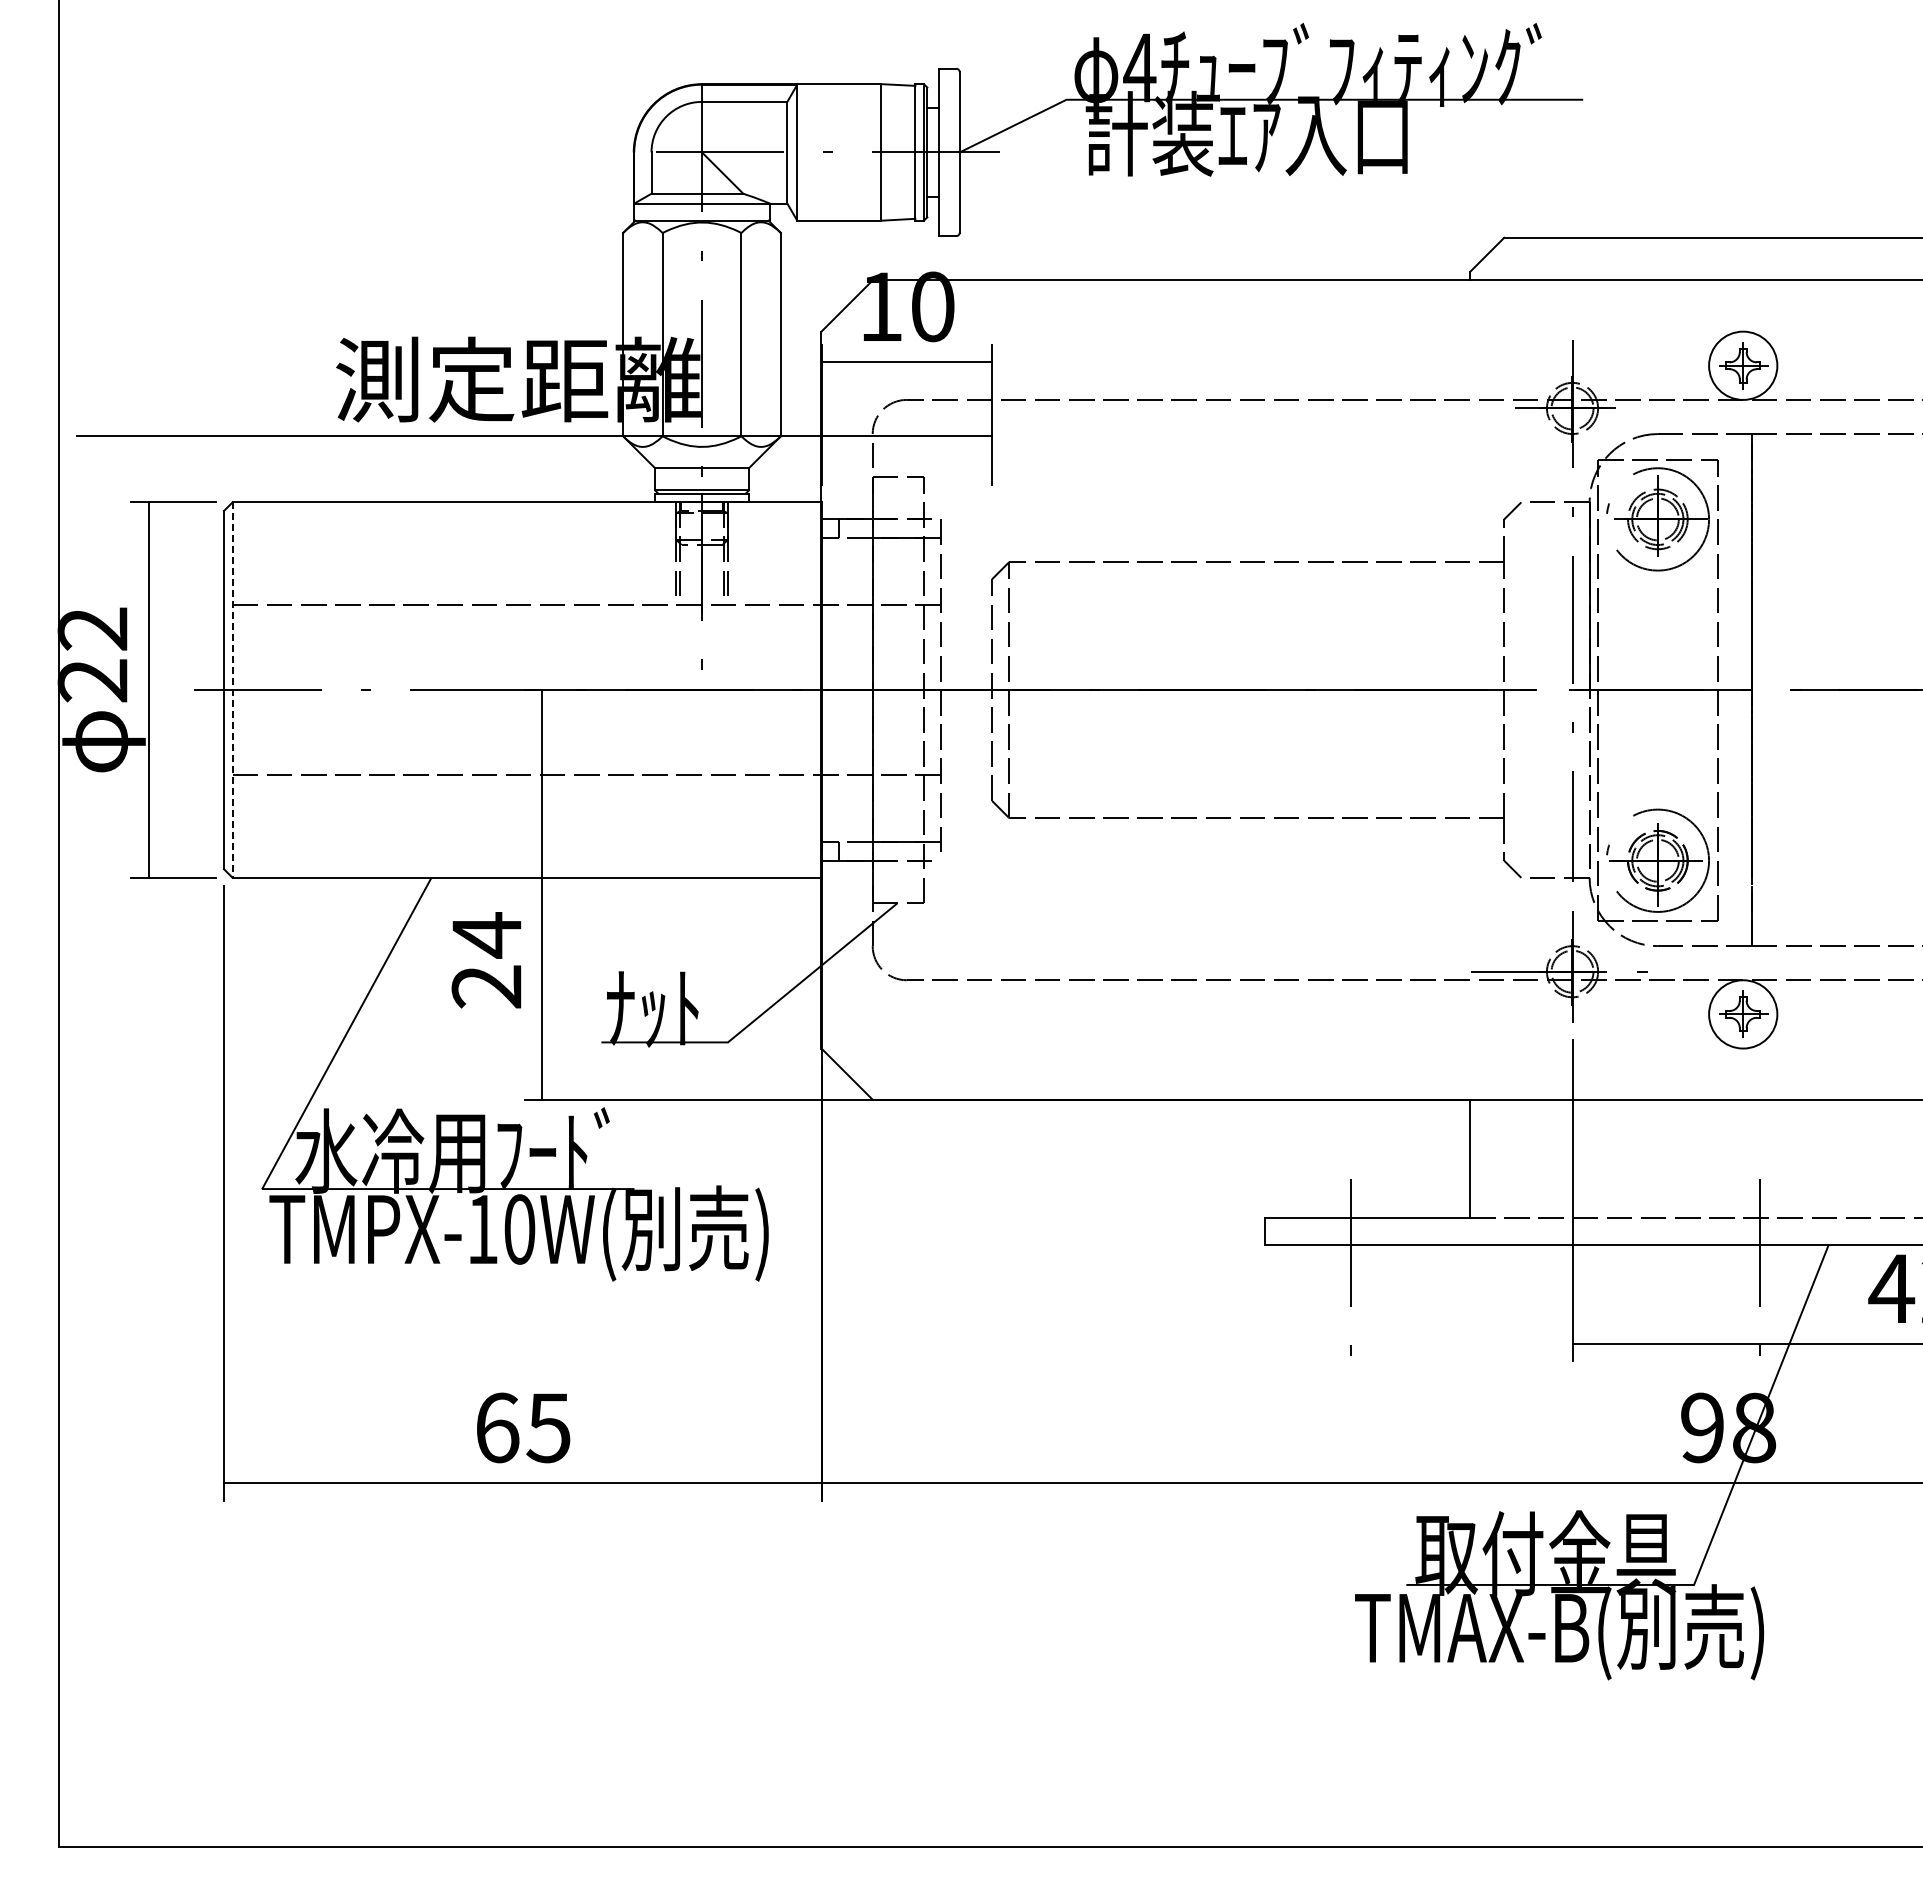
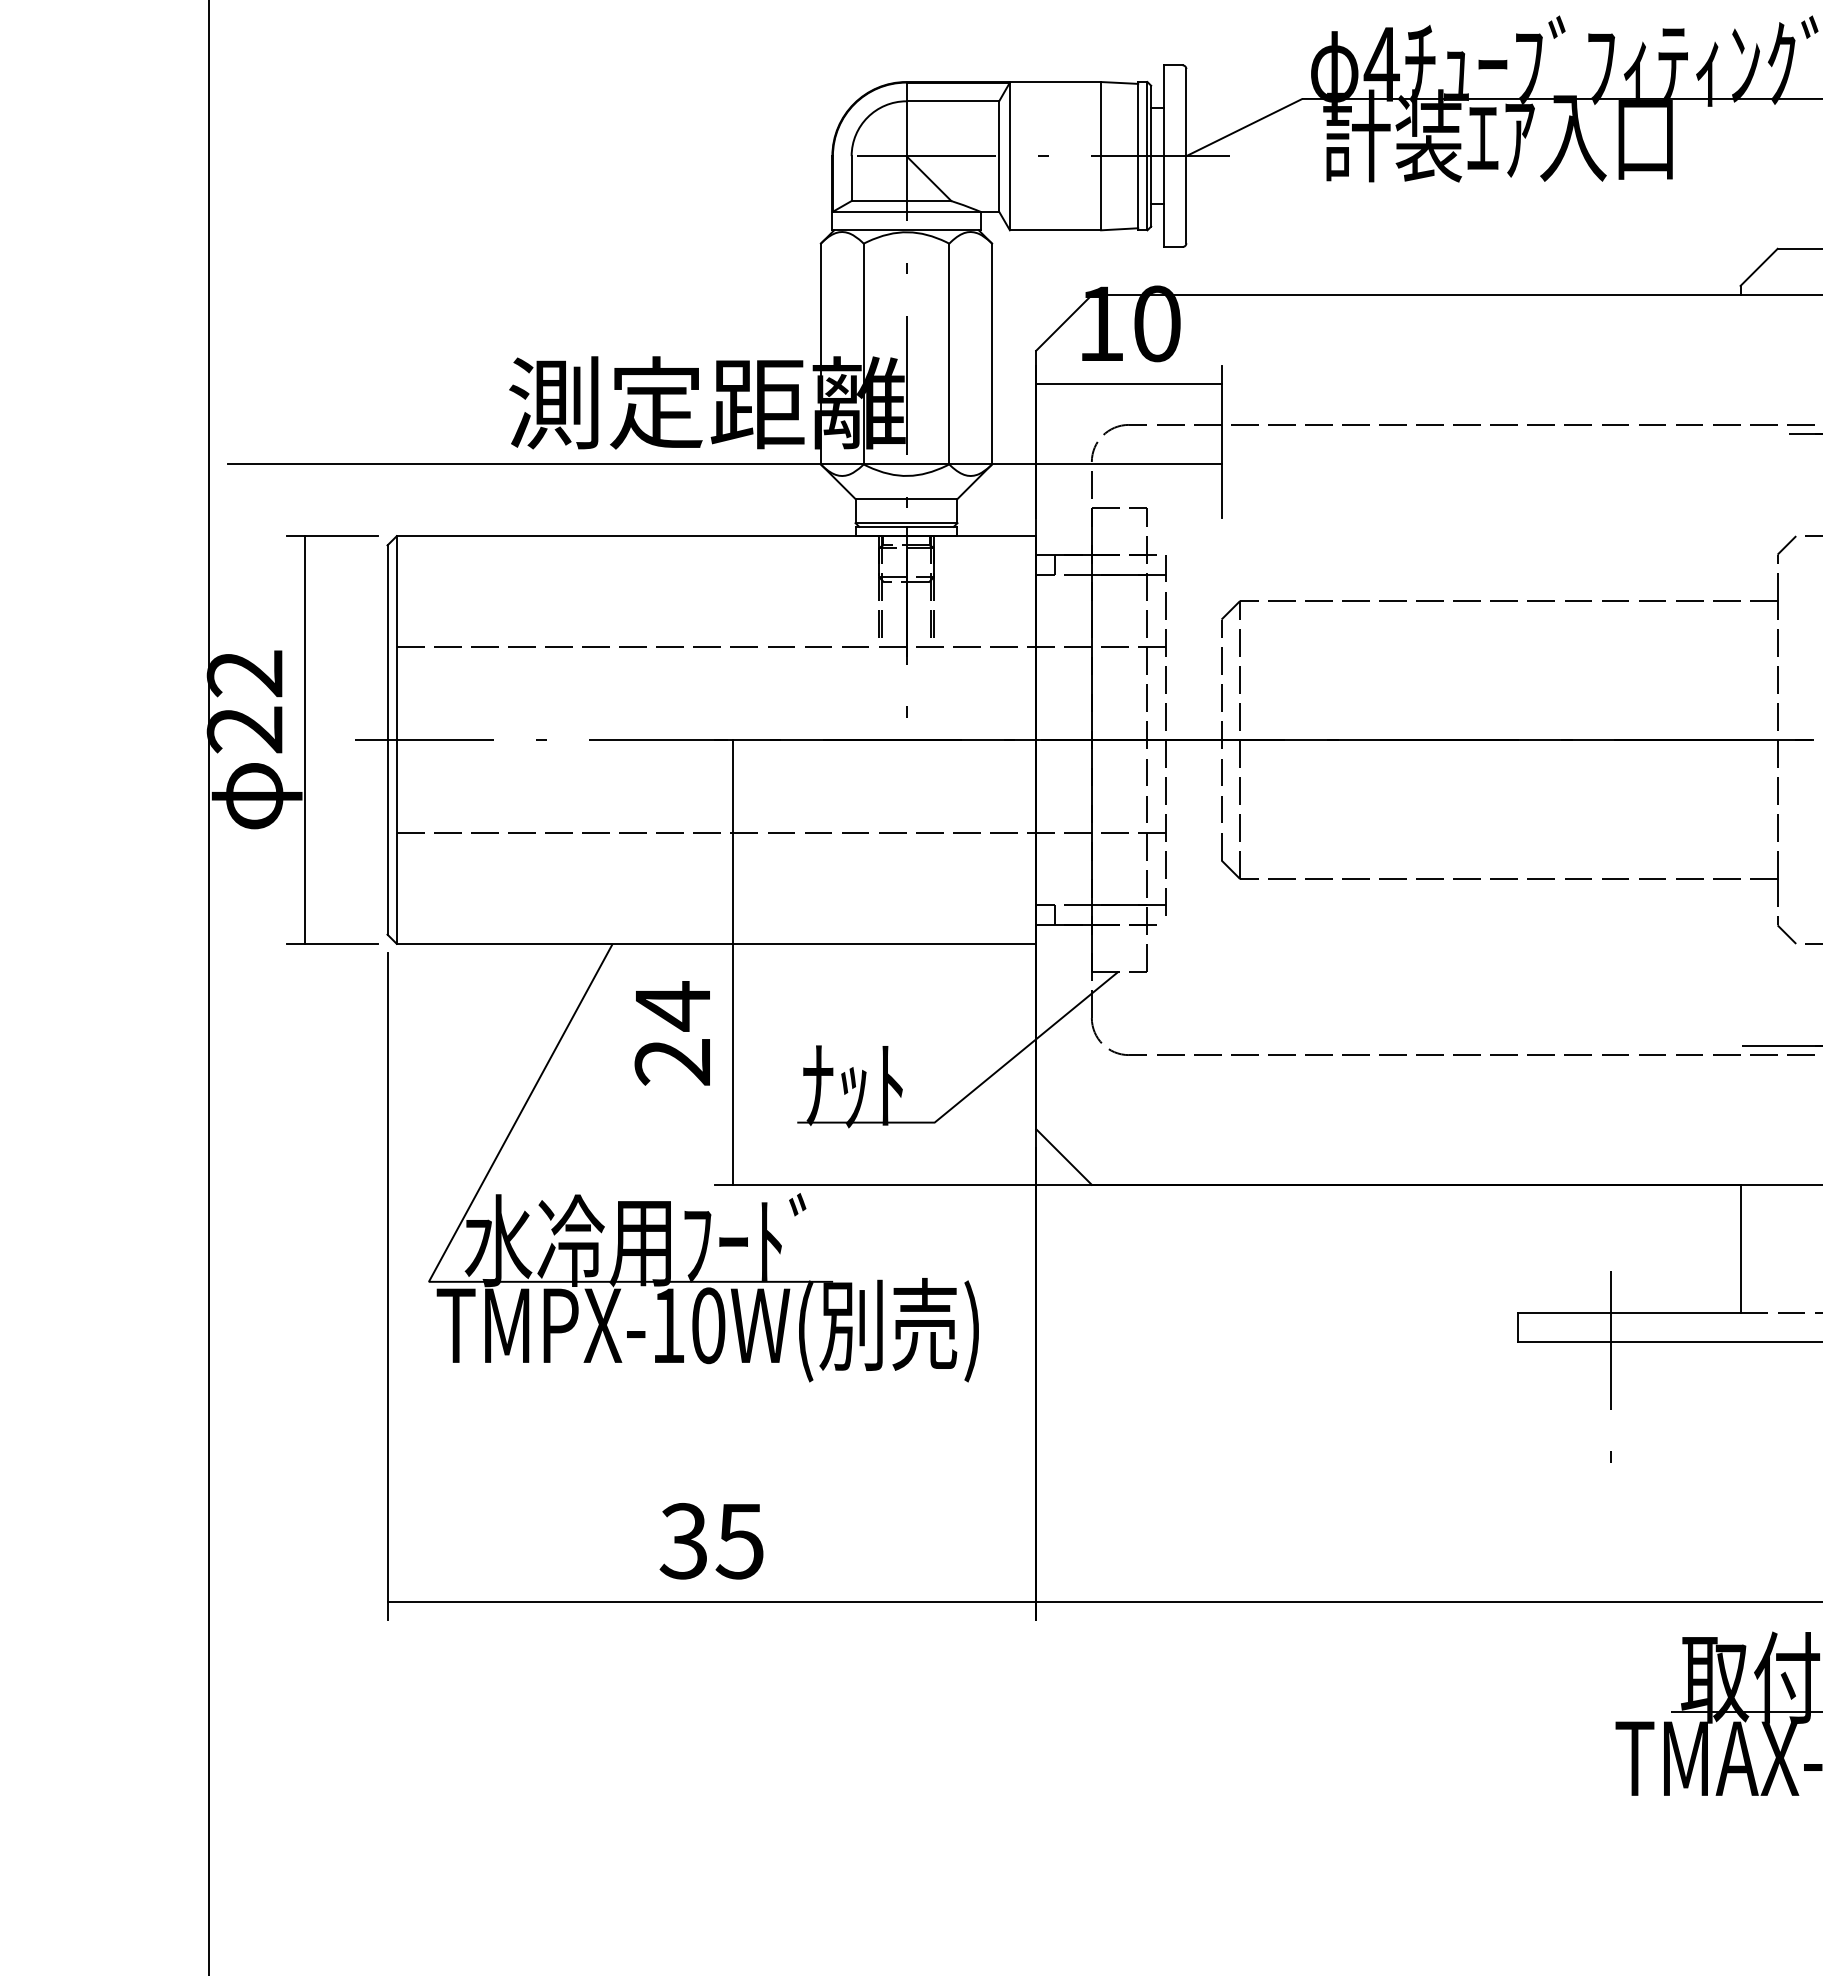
line: (232, 690) -> (396, 740), dashed -> solid
text: (496, 1427) -> (683, 1540), 65 -> 35

